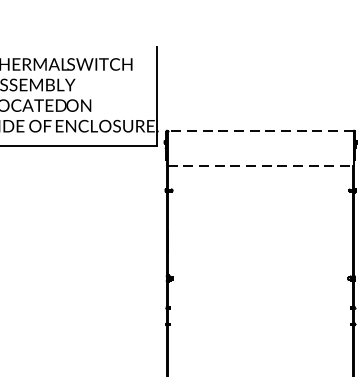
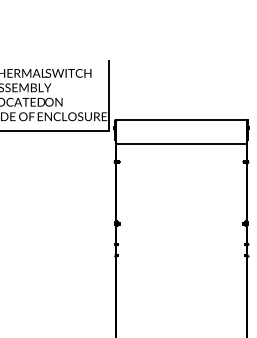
line: (259, 130) -> (180, 119), dashed -> solid
line: (260, 165) -> (181, 144), dashed -> solid

